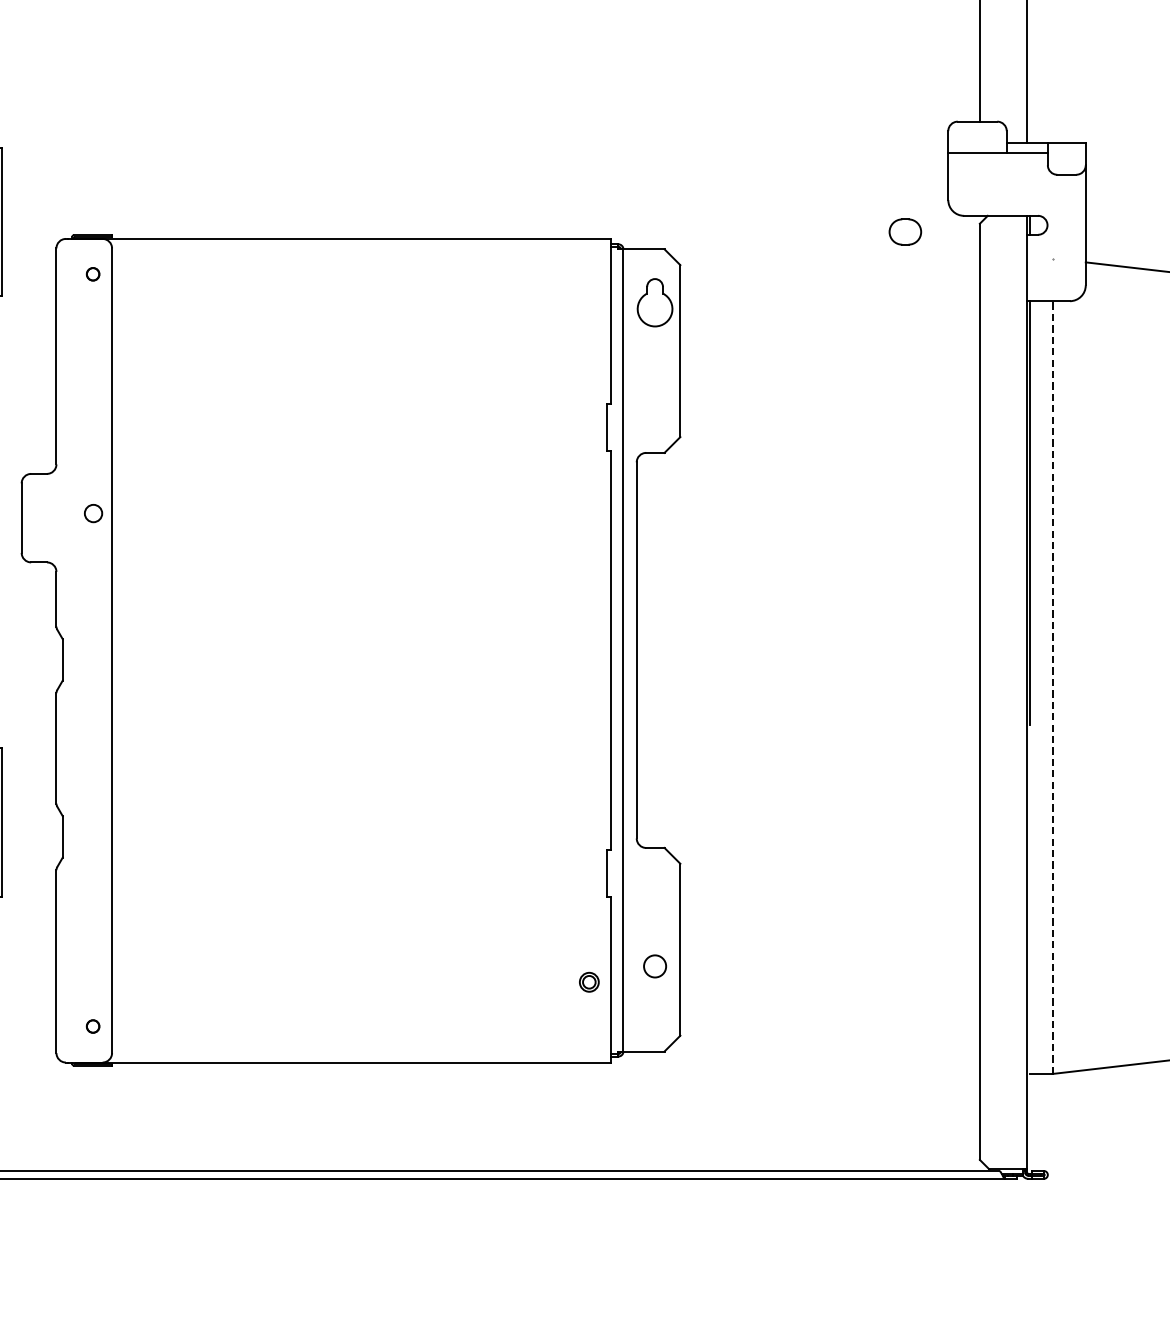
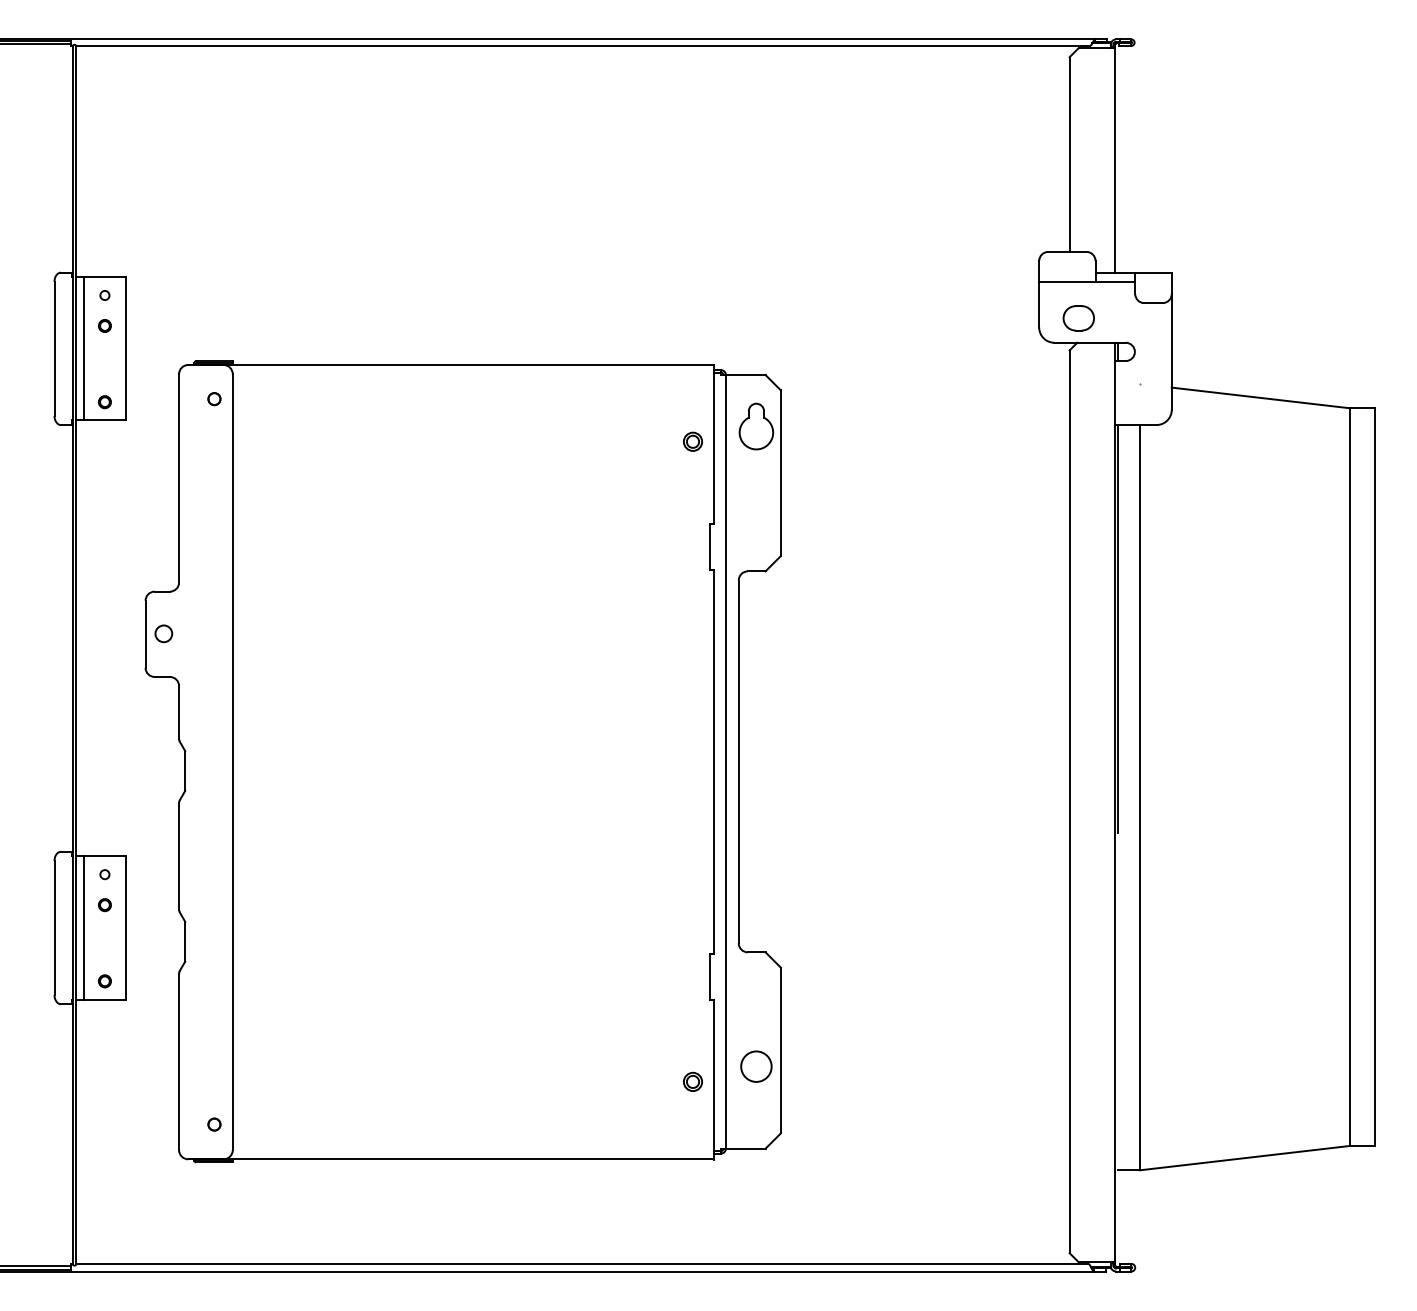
part: (905, 232) -> (1078, 318), moved
part: (588, 318) -> (692, 441), added
circle: (93, 513) -> (163, 633), moved
line: (1052, 687) -> (1139, 797), dashed -> solid
circle: (655, 966) -> (756, 1066), size x1.43

